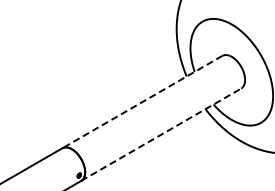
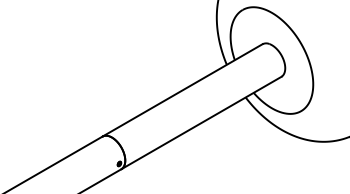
line: (142, 102) -> (182, 90), dashed -> solid
line: (161, 134) -> (201, 122), dashed -> solid

